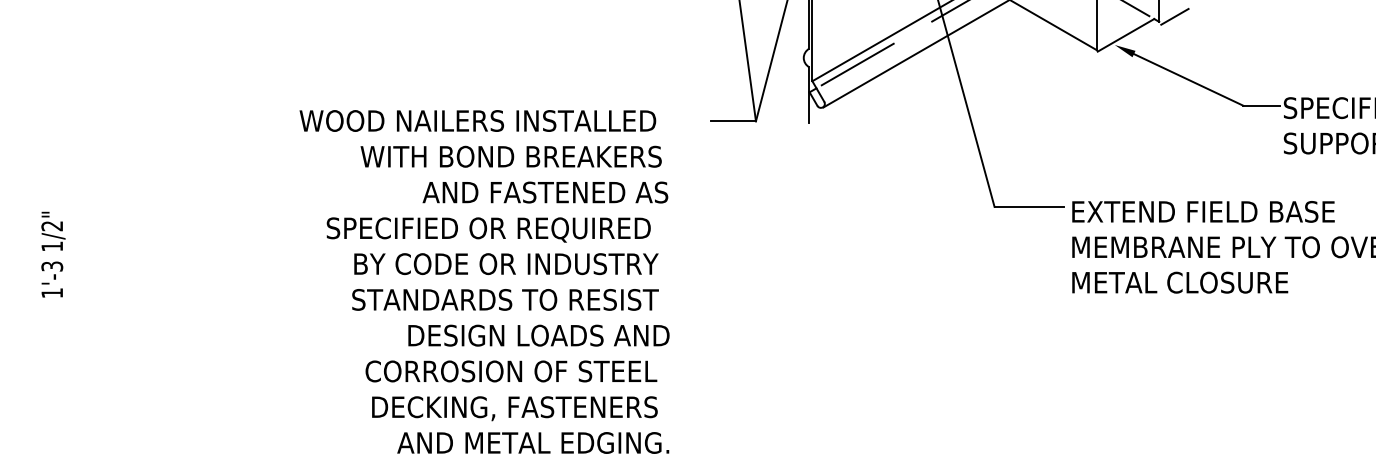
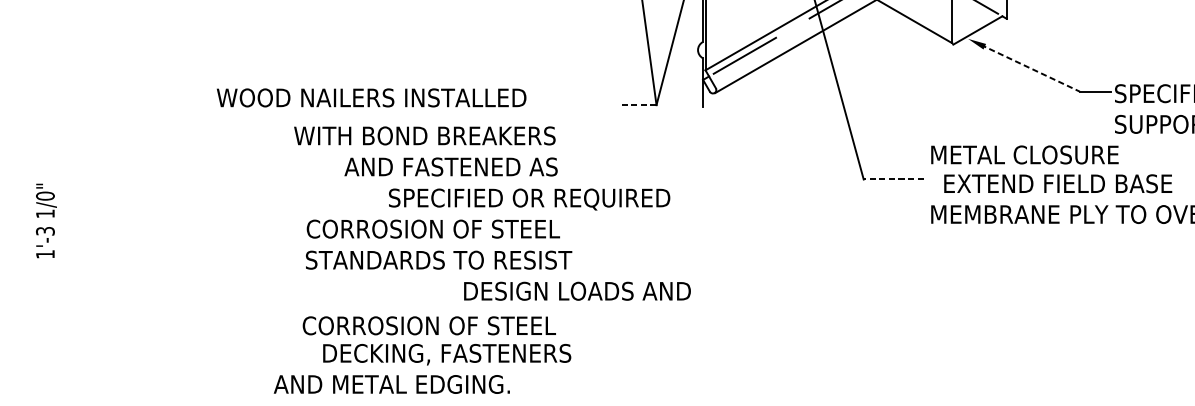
line: (1174, 16) -> (1019, 14), removed
line: (1186, 79) -> (1030, 68), solid -> dashed
text: (477, 120) -> (371, 97), moved
line: (733, 121) -> (637, 105), solid -> dashed
text: (510, 156) -> (424, 135), moved
text: (545, 192) -> (451, 166), moved
line: (1029, 206) -> (894, 179), solid -> dashed
text: (1203, 211) -> (1058, 183), moved
text: (52, 225) -> (45, 195), 1/2" -> 1/0"
text: (488, 229) -> (529, 199), moved
text: (505, 264) -> (439, 229), BY CODE OR INDUSTRY -> CORROSION OF STEEL
text: (1180, 282) -> (1025, 154), moved
text: (538, 335) -> (577, 291), moved
text: (511, 371) -> (429, 325), moved
text: (533, 442) -> (392, 384), moved

